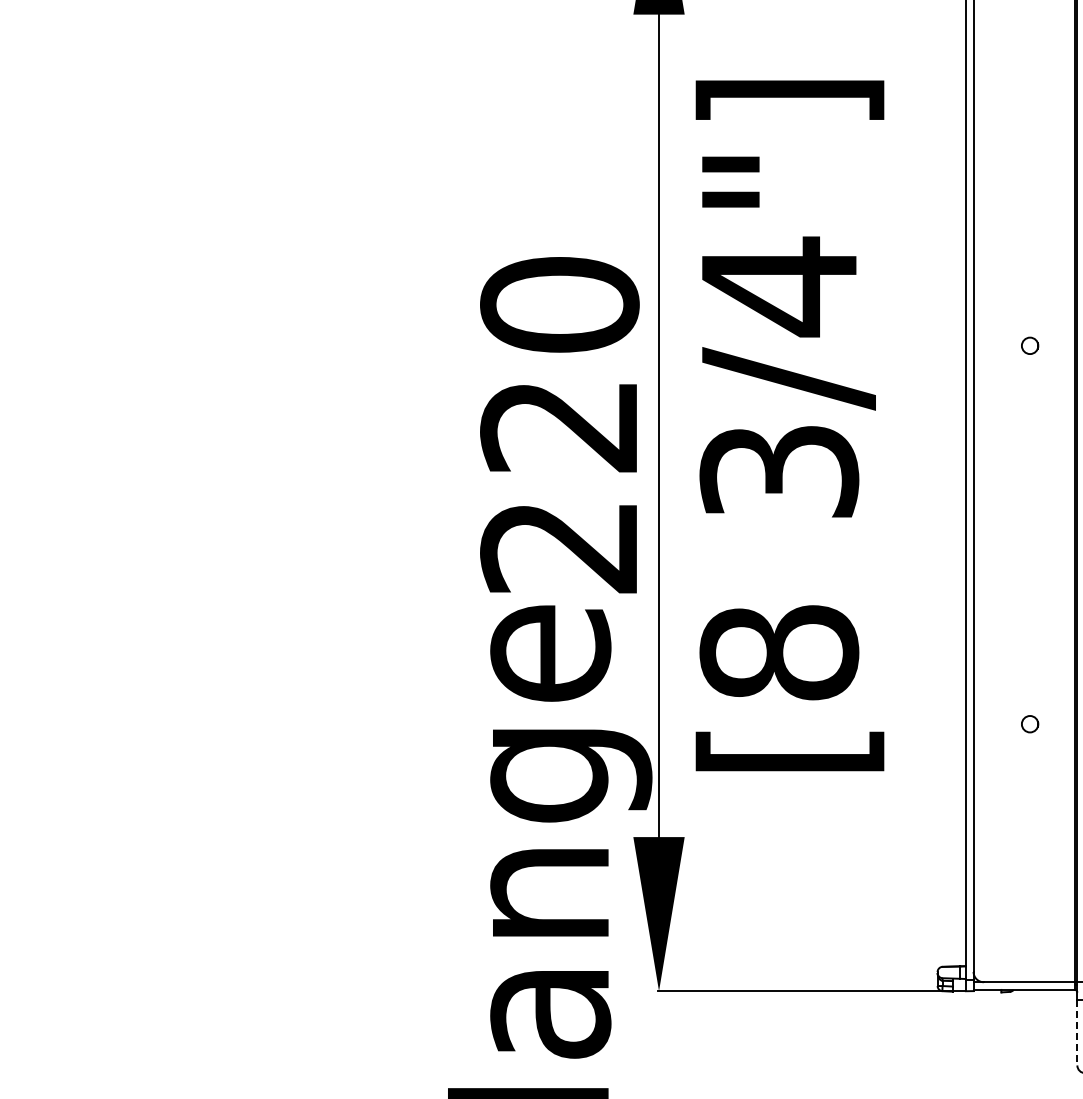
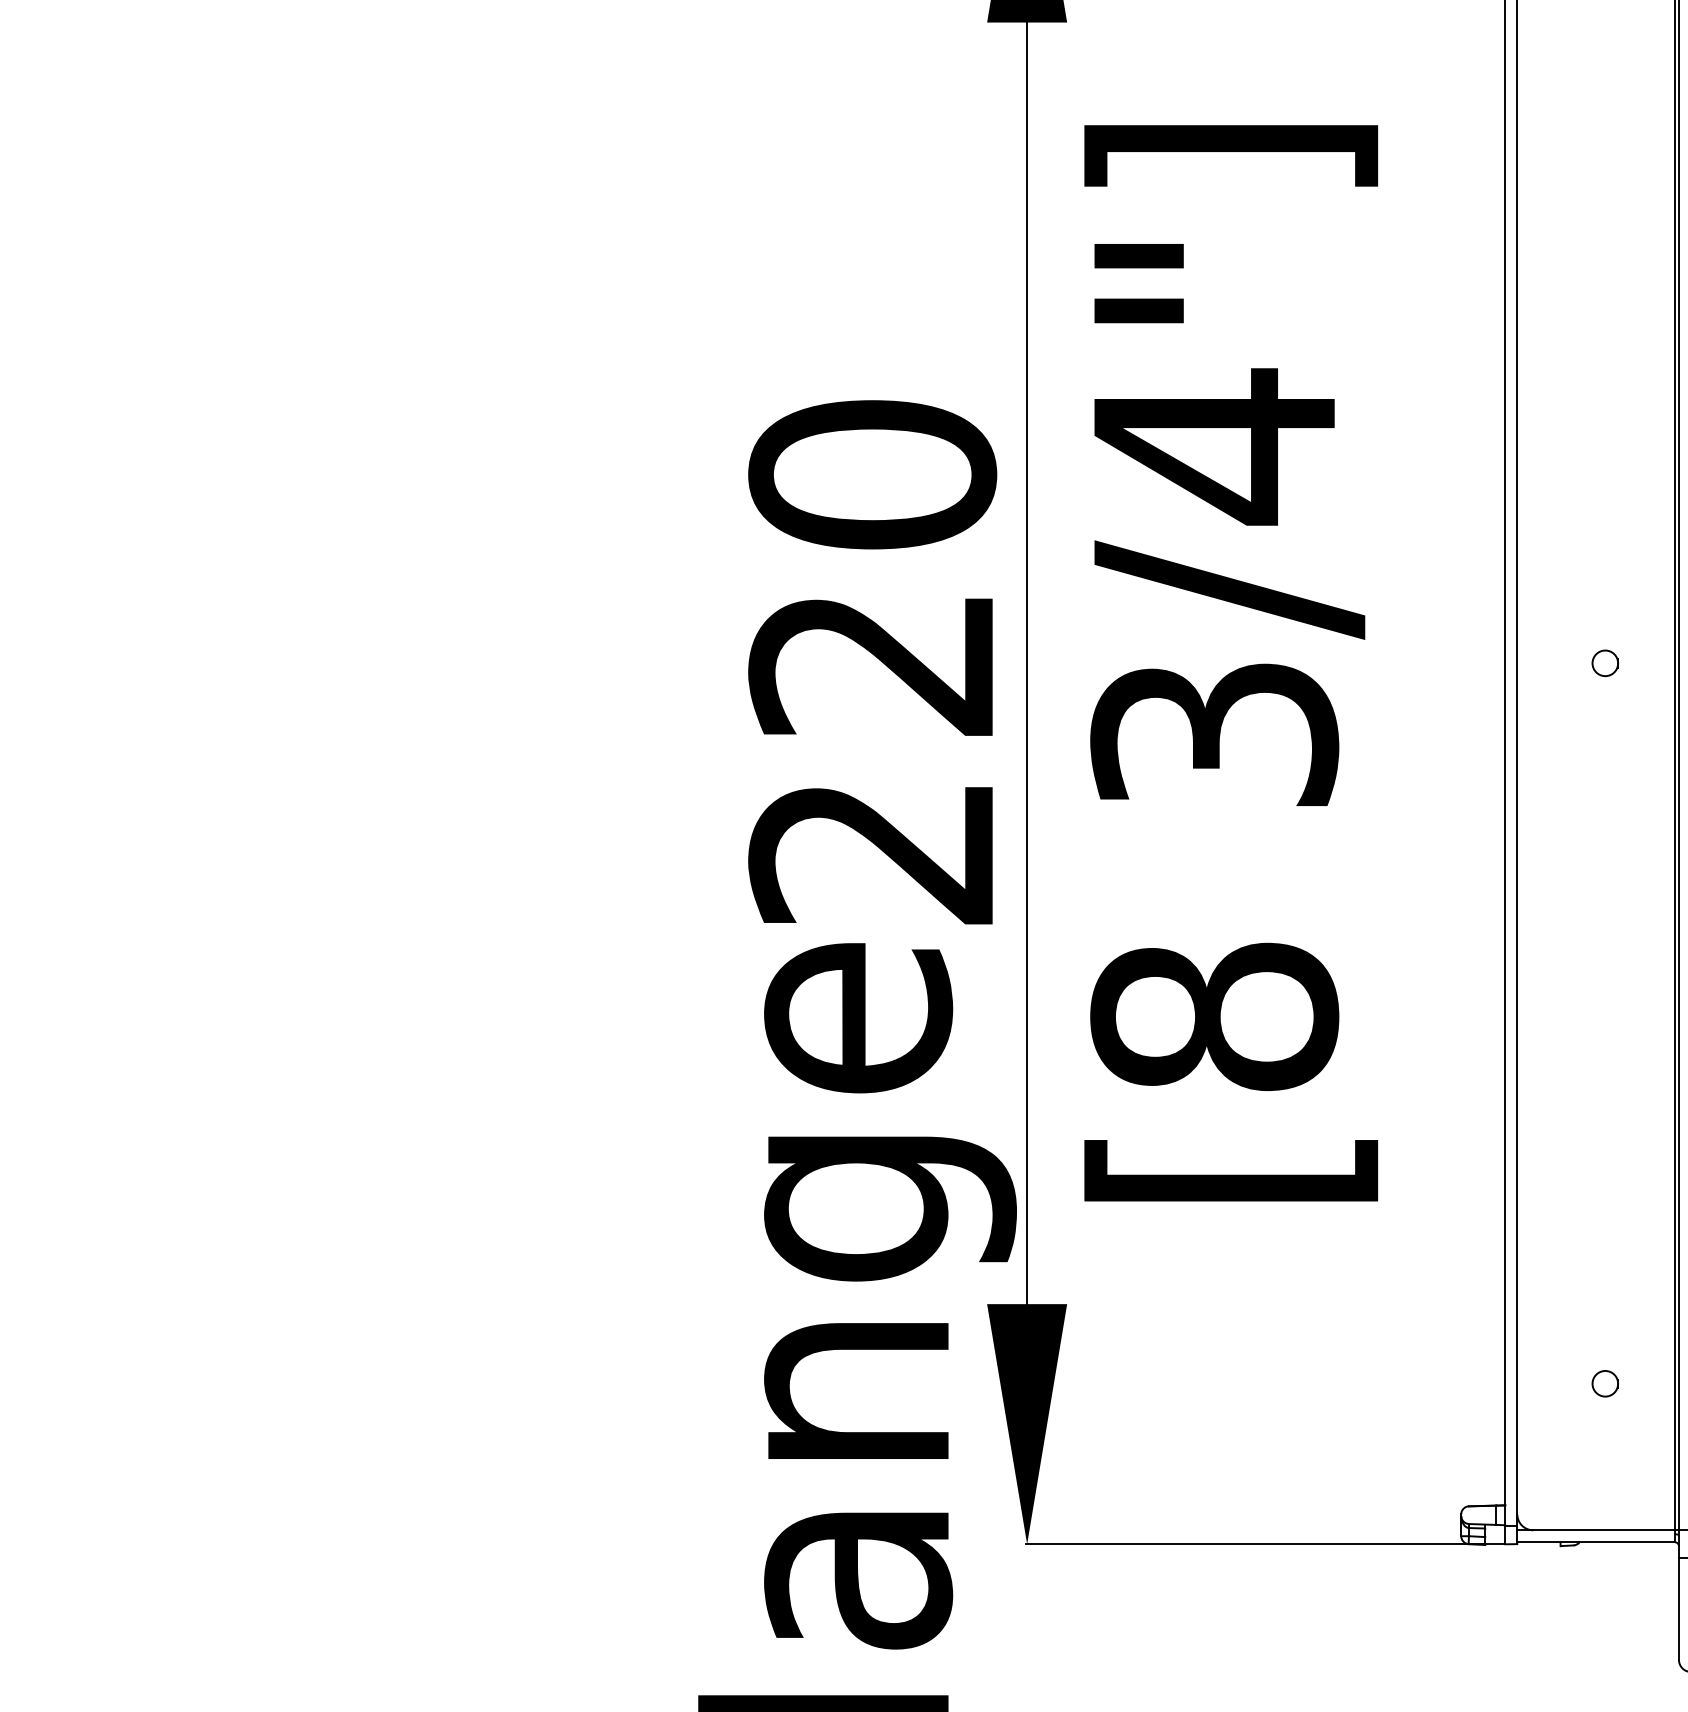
circle: (1030, 345) -> (1605, 662), moved
circle: (1030, 724) -> (1605, 1384), moved
line: (1077, 1032) -> (1679, 1608), dashed -> solid

